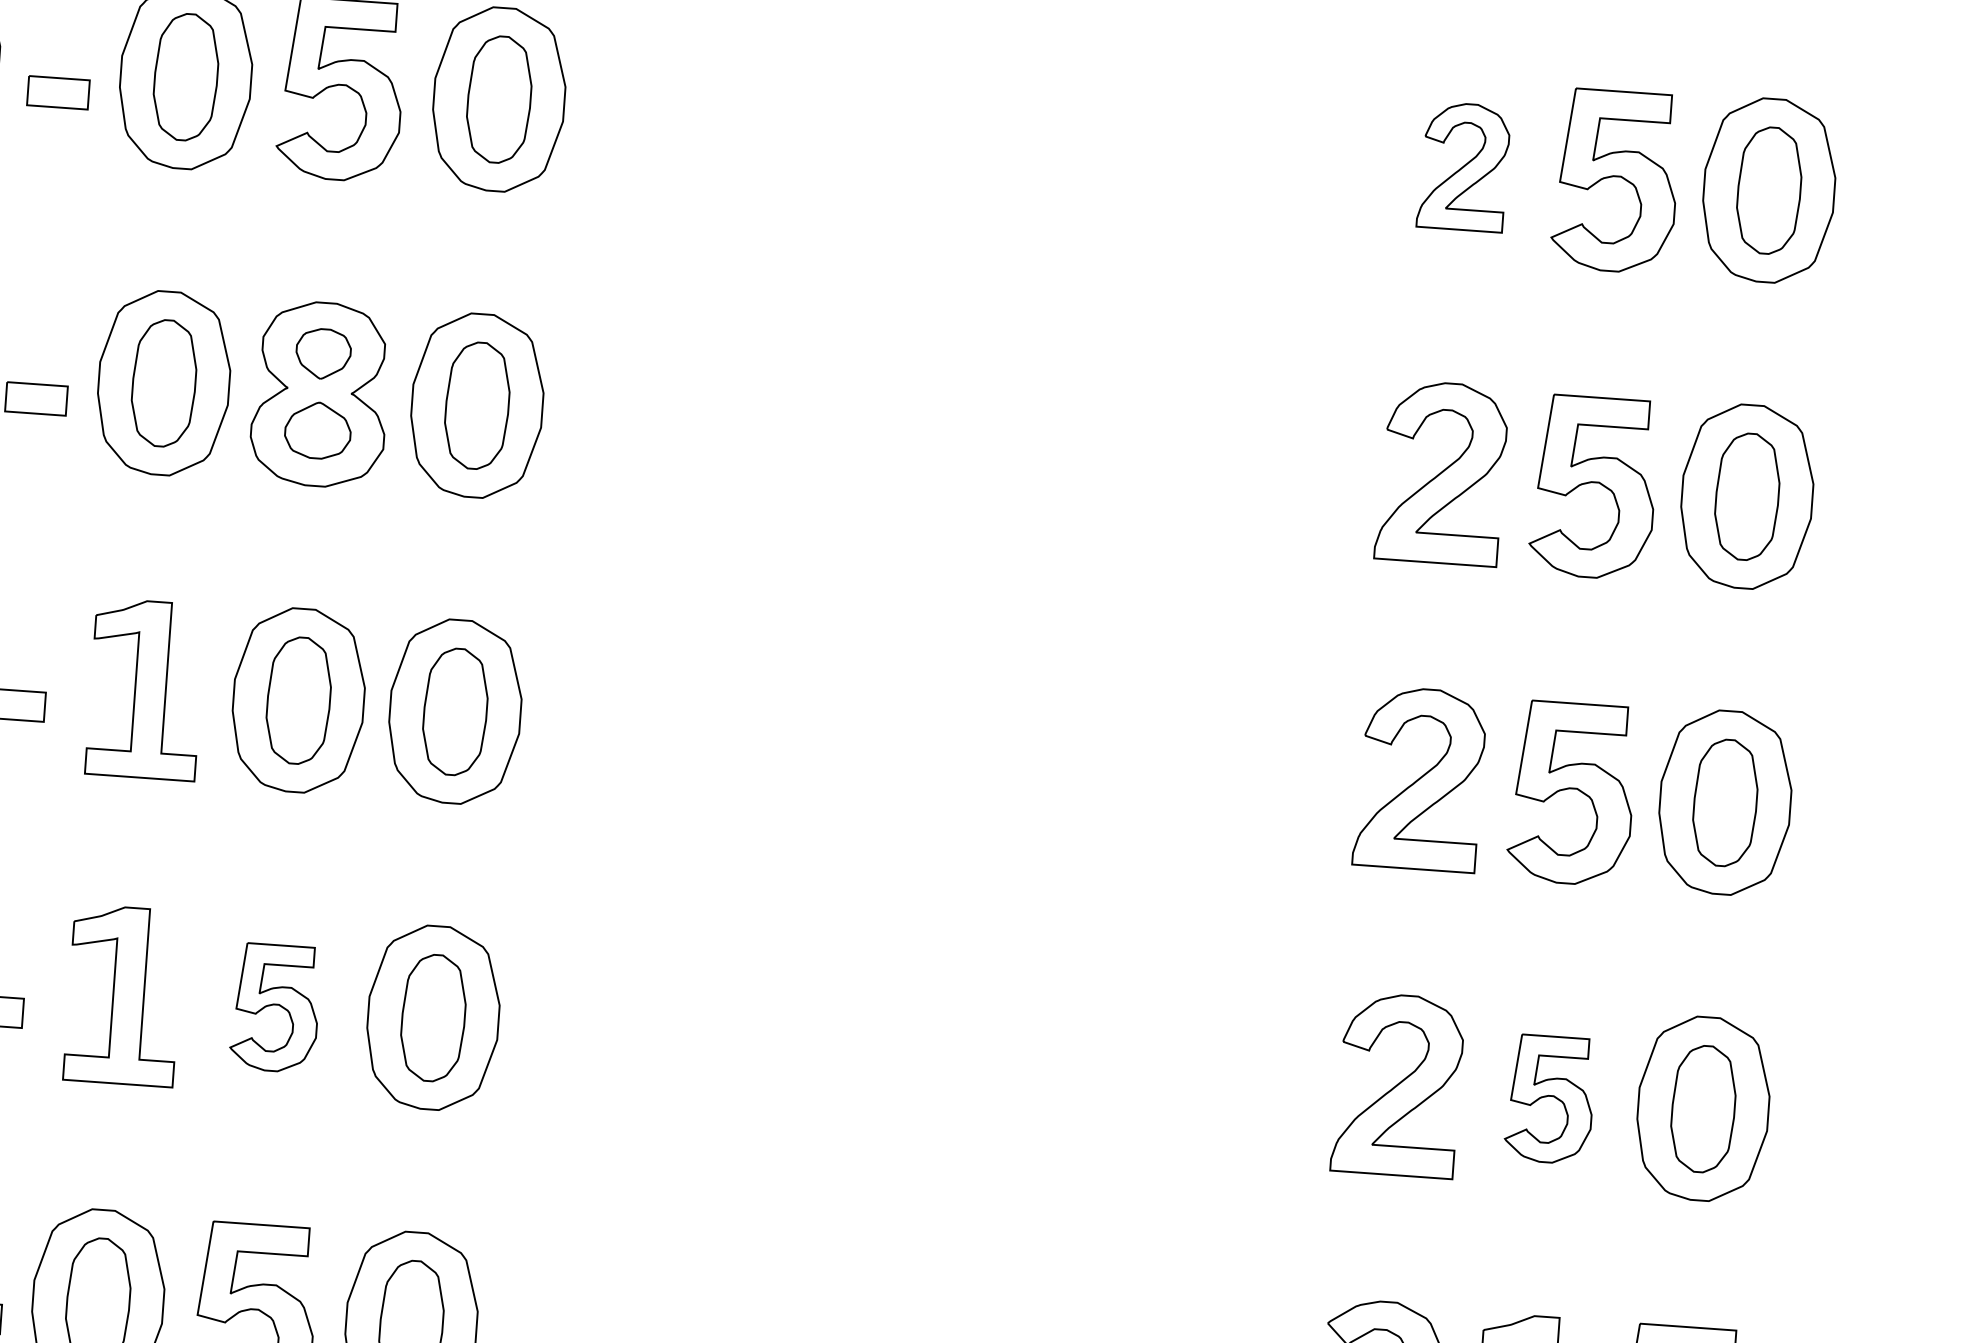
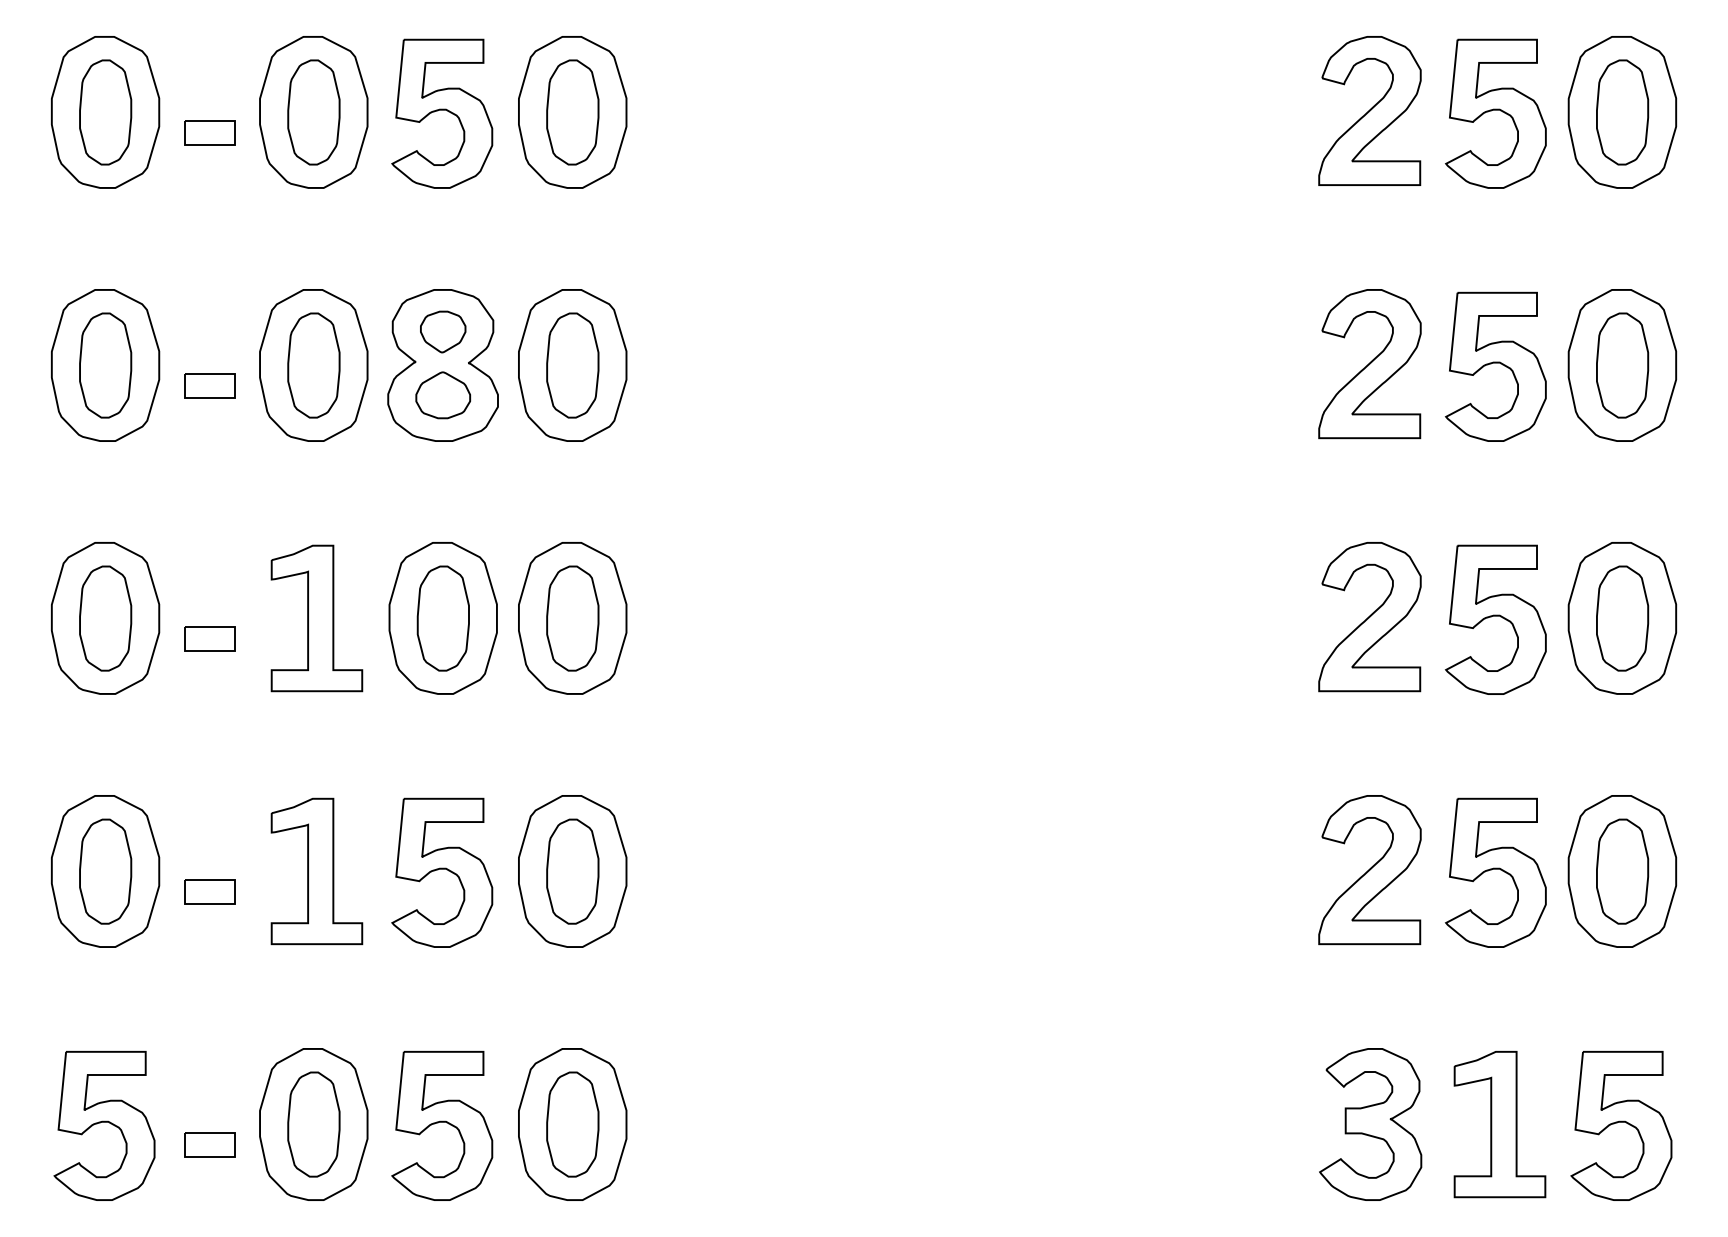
part: (1463, 166) -> (1369, 110), size x1.43
part: (275, 1007) -> (442, 872), size x1.43
part: (1549, 1099) -> (1495, 872), size x1.43

